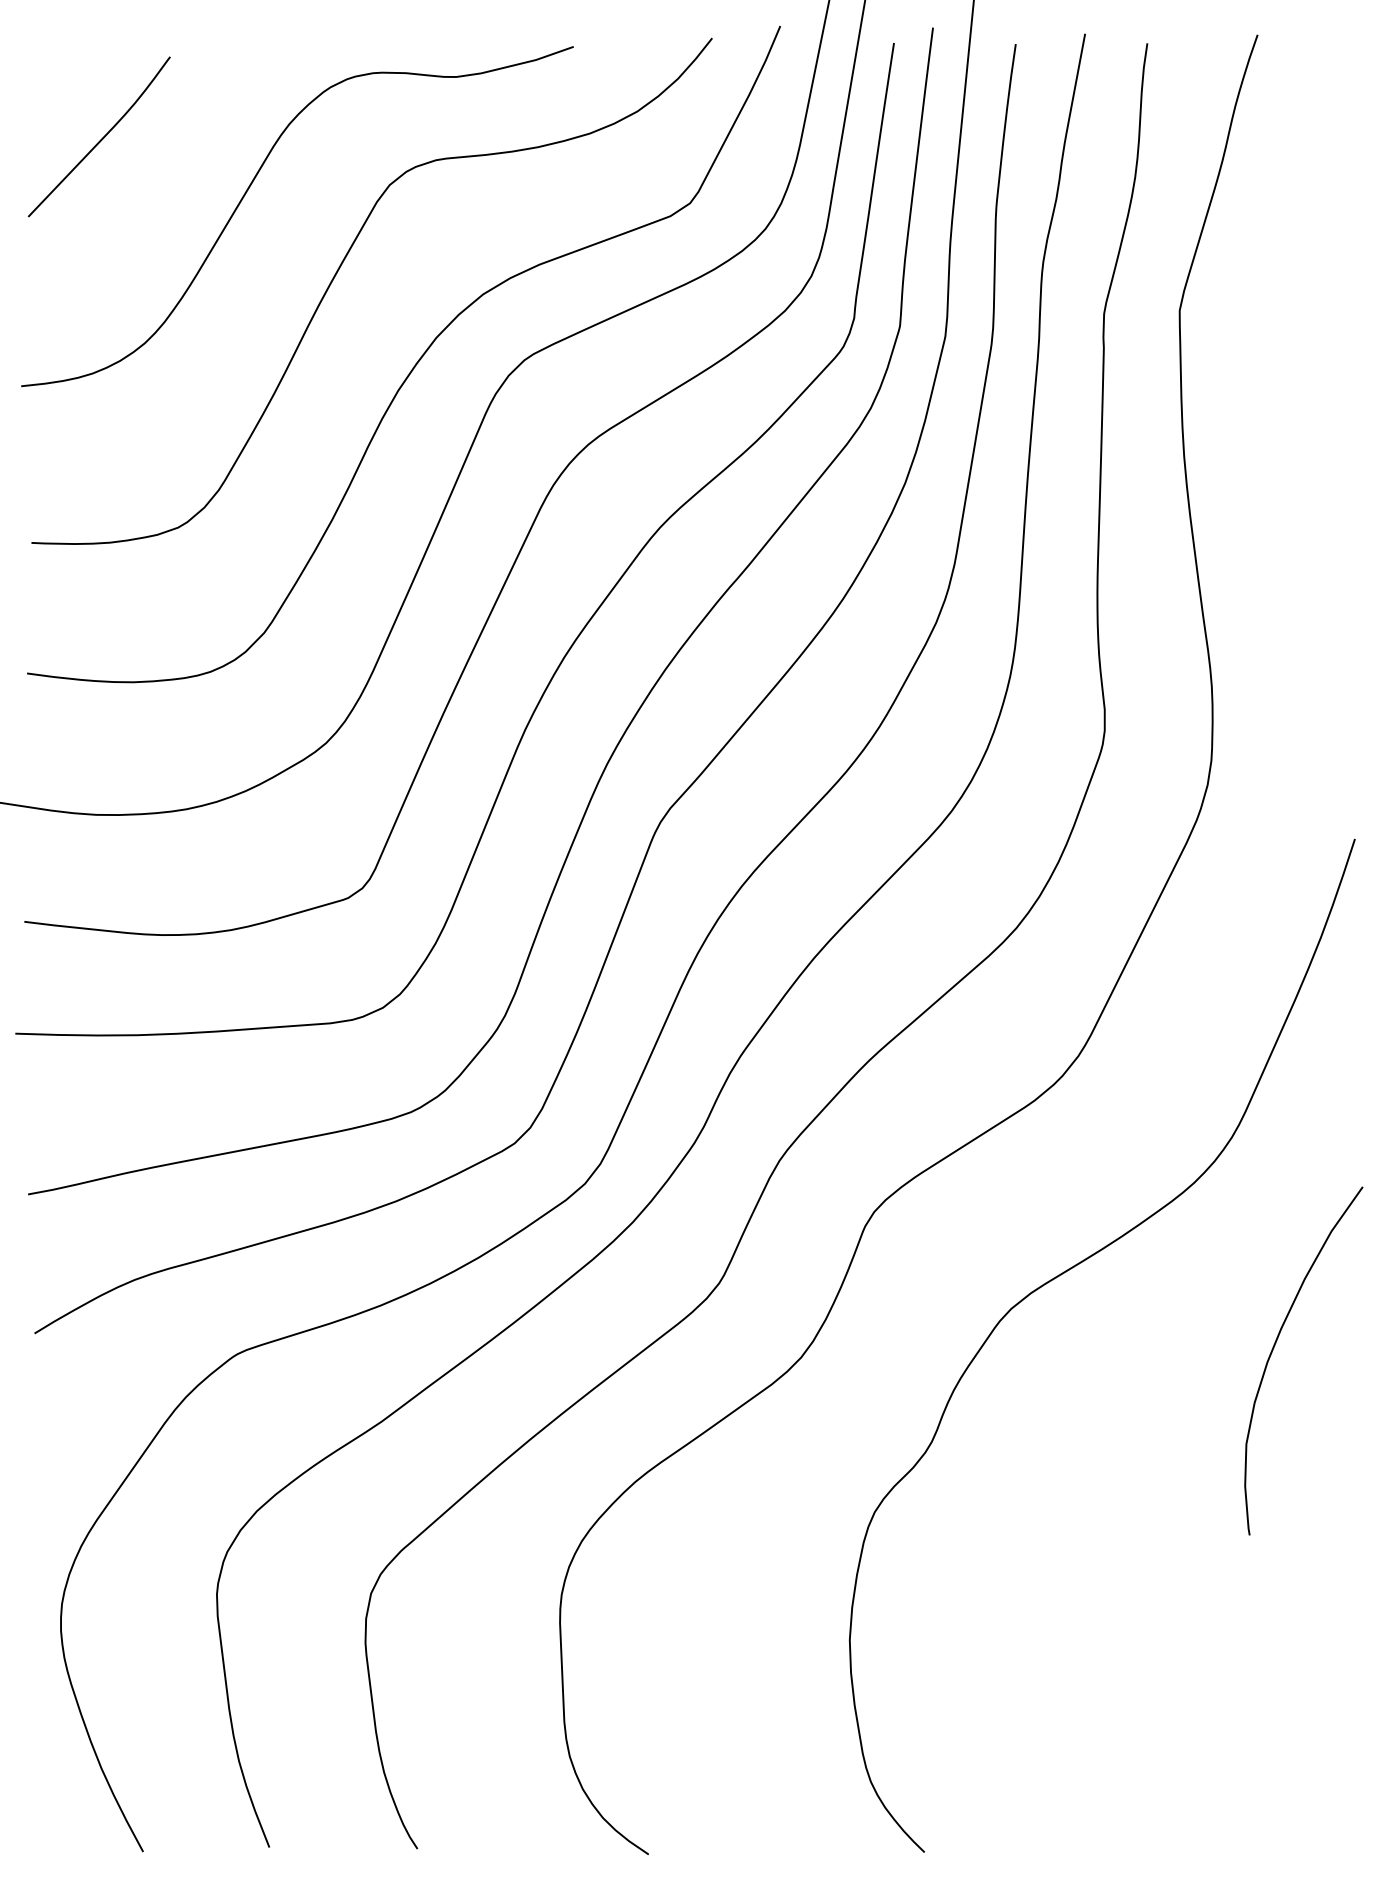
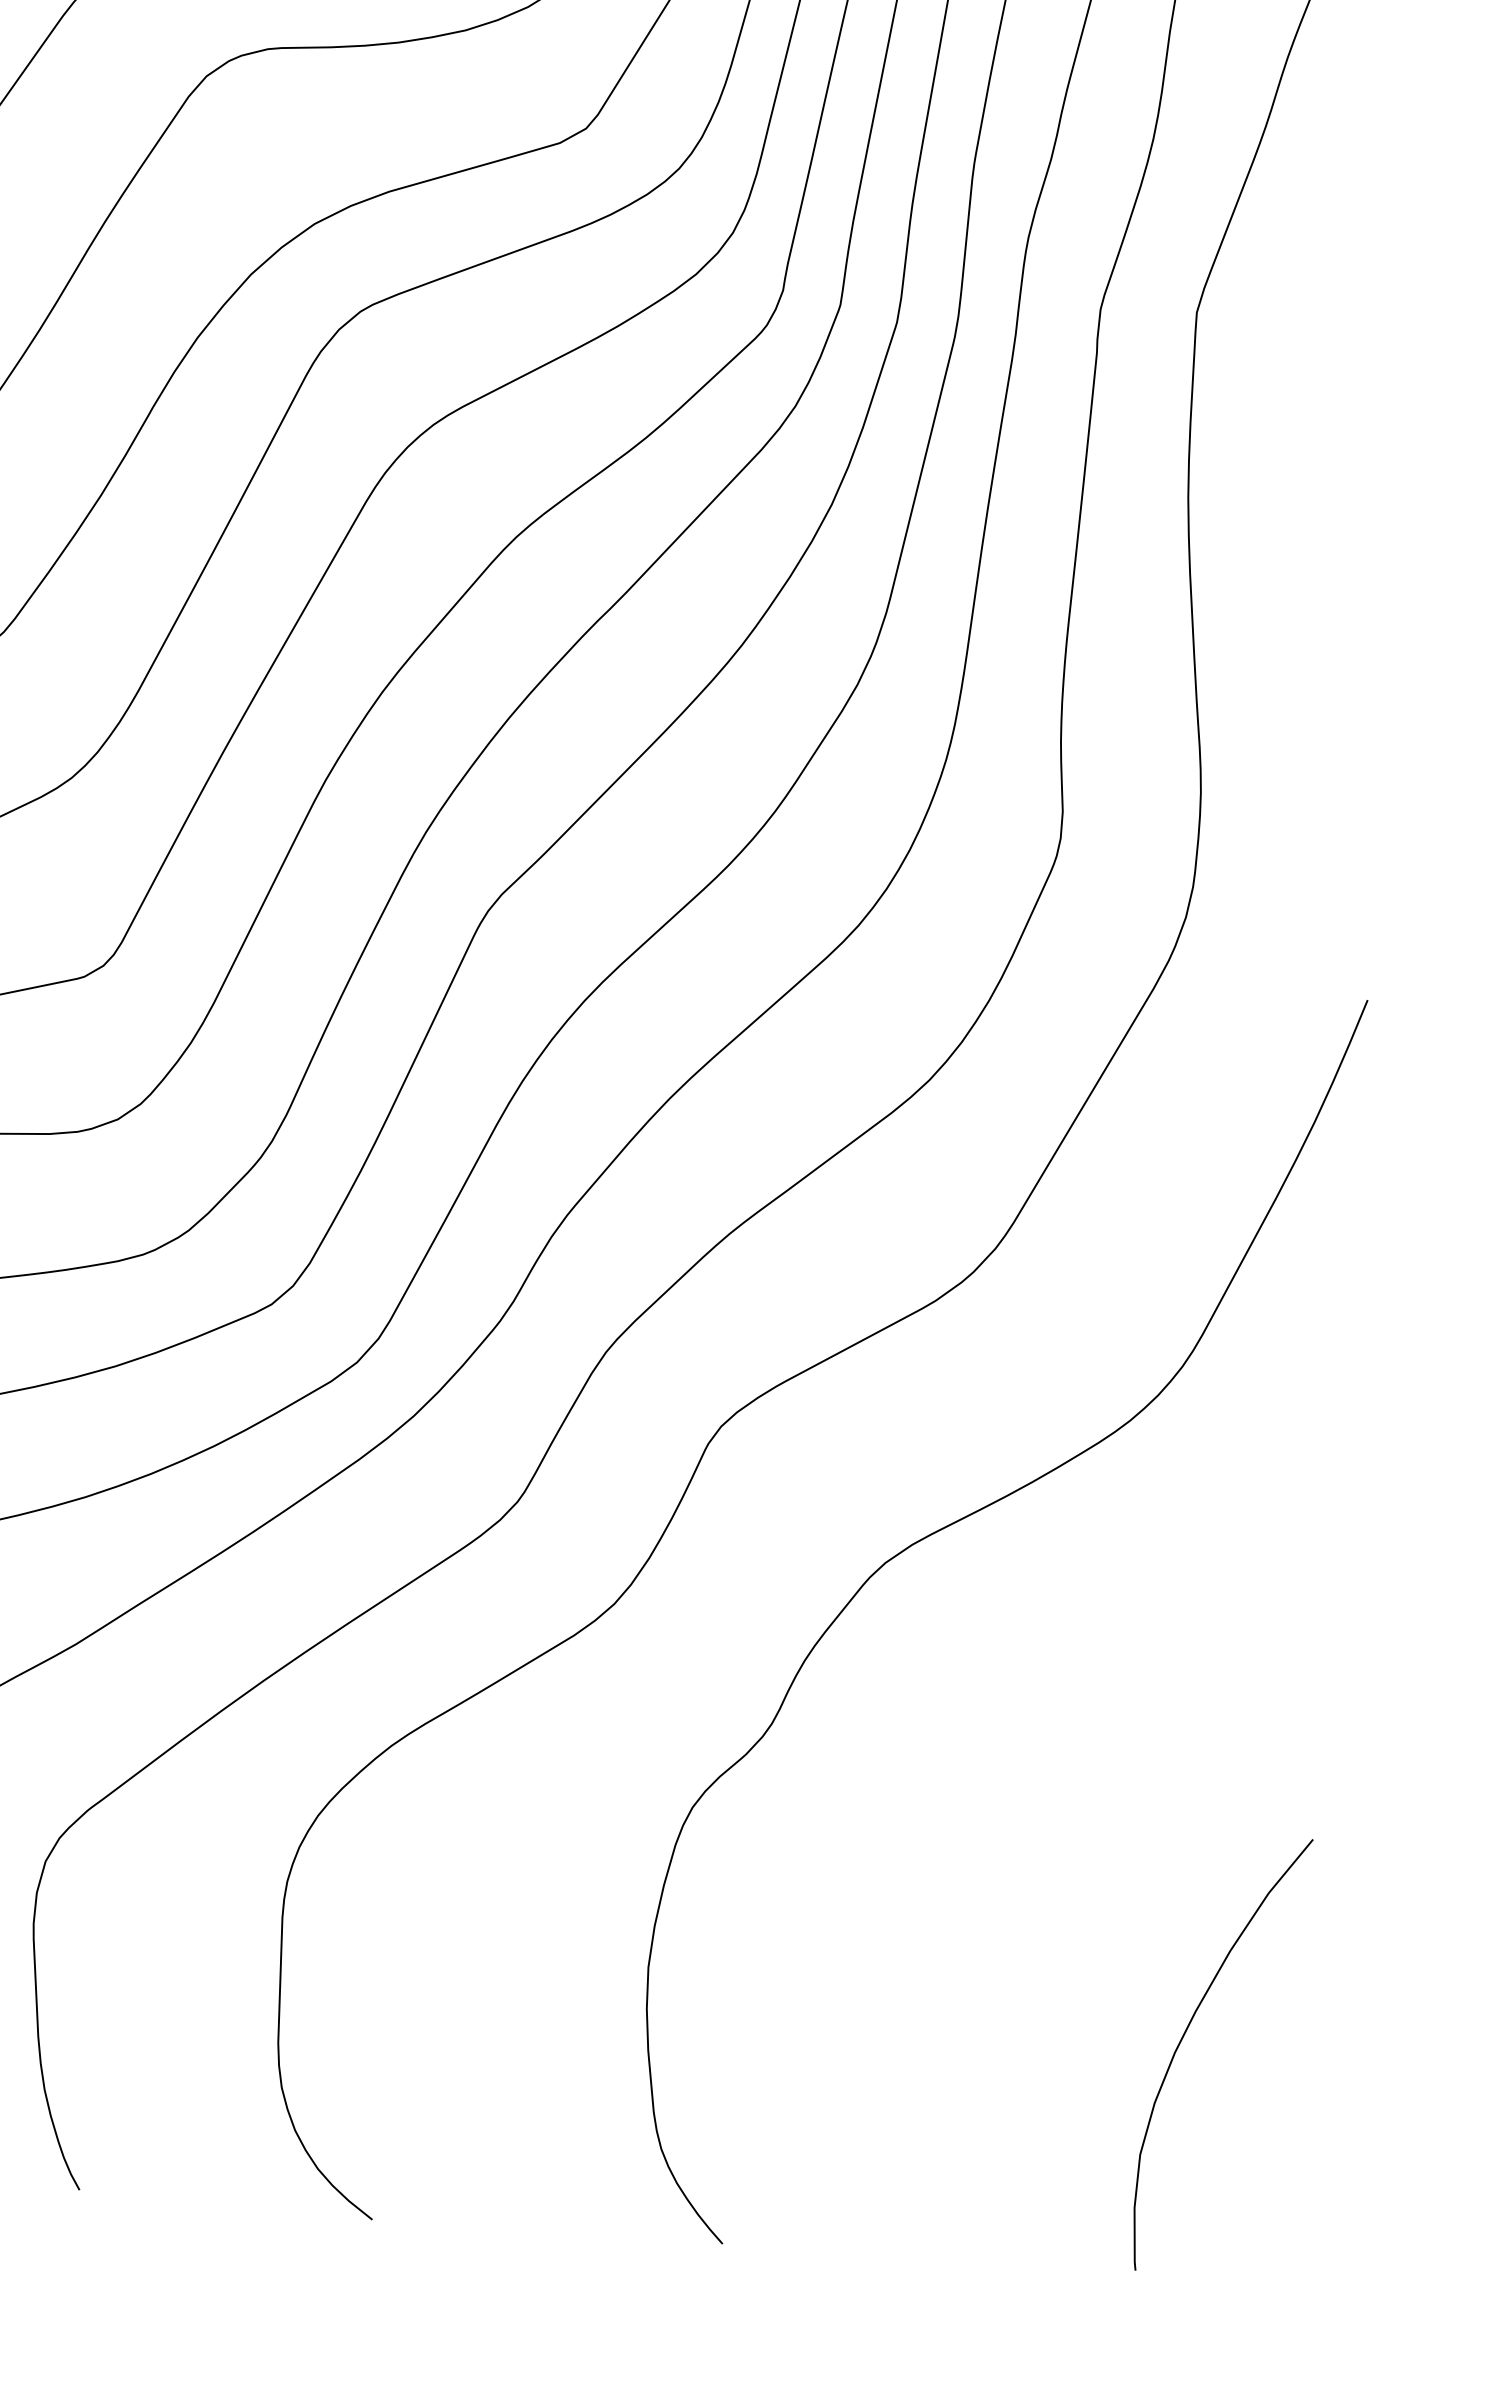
curve: (1274, 1348) -> (1185, 2035), moved

